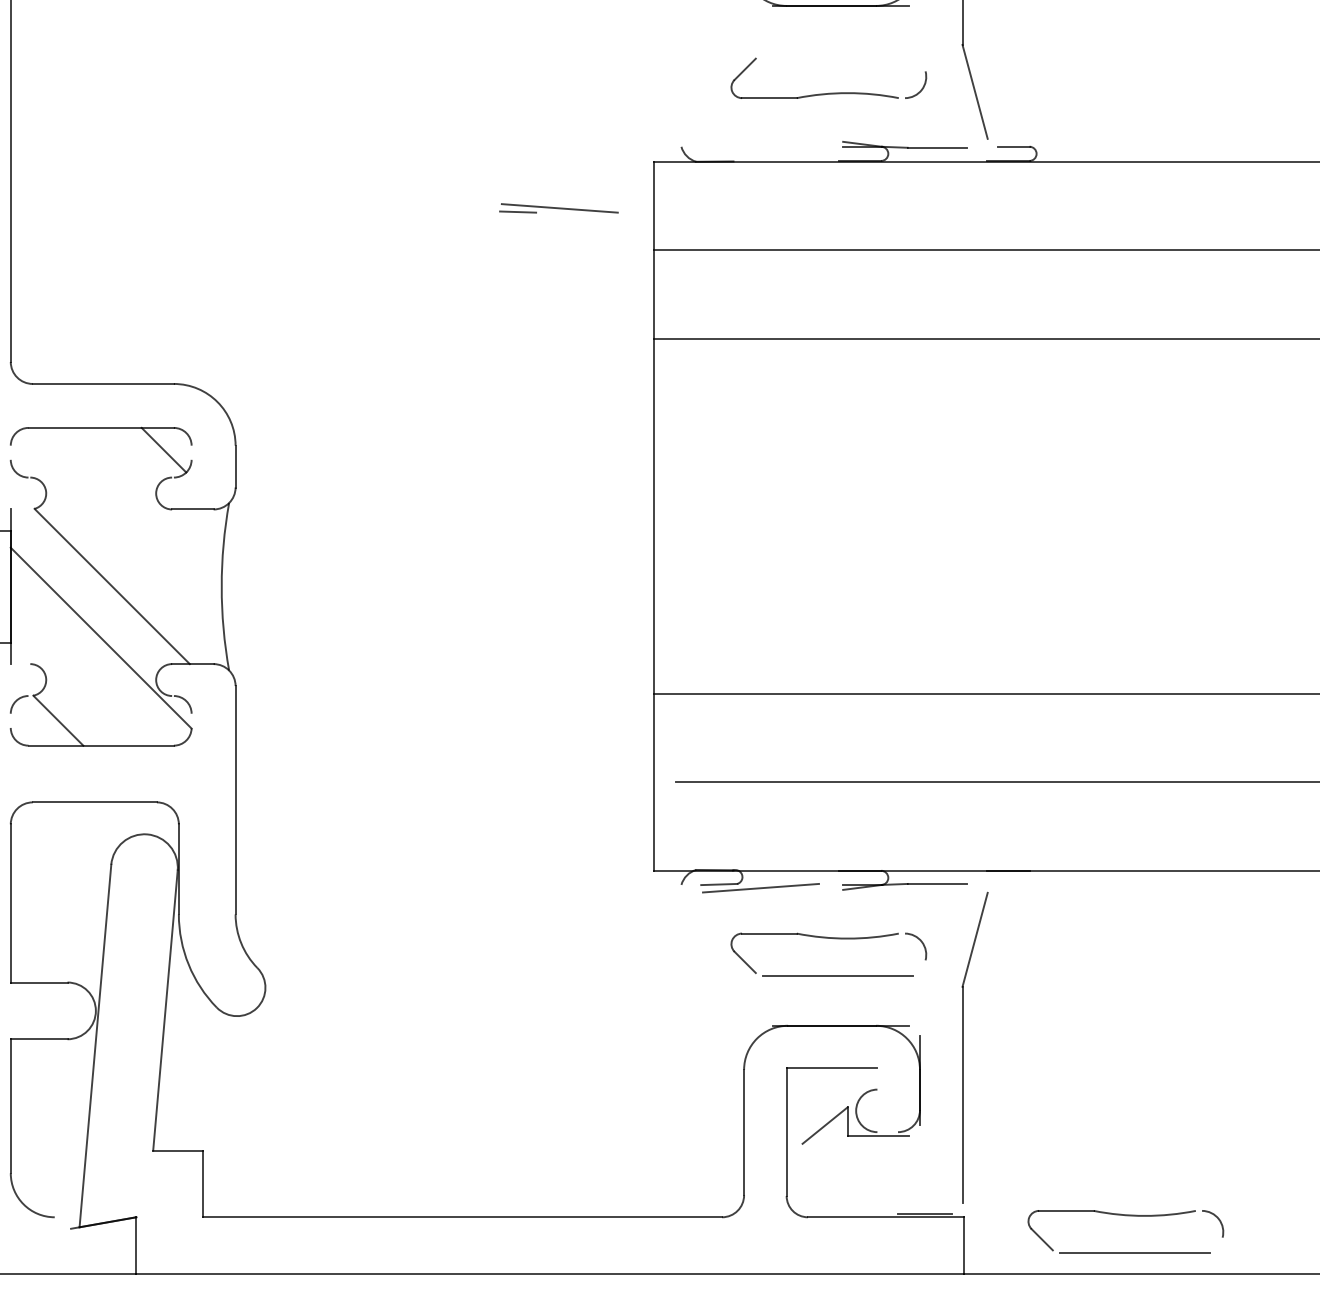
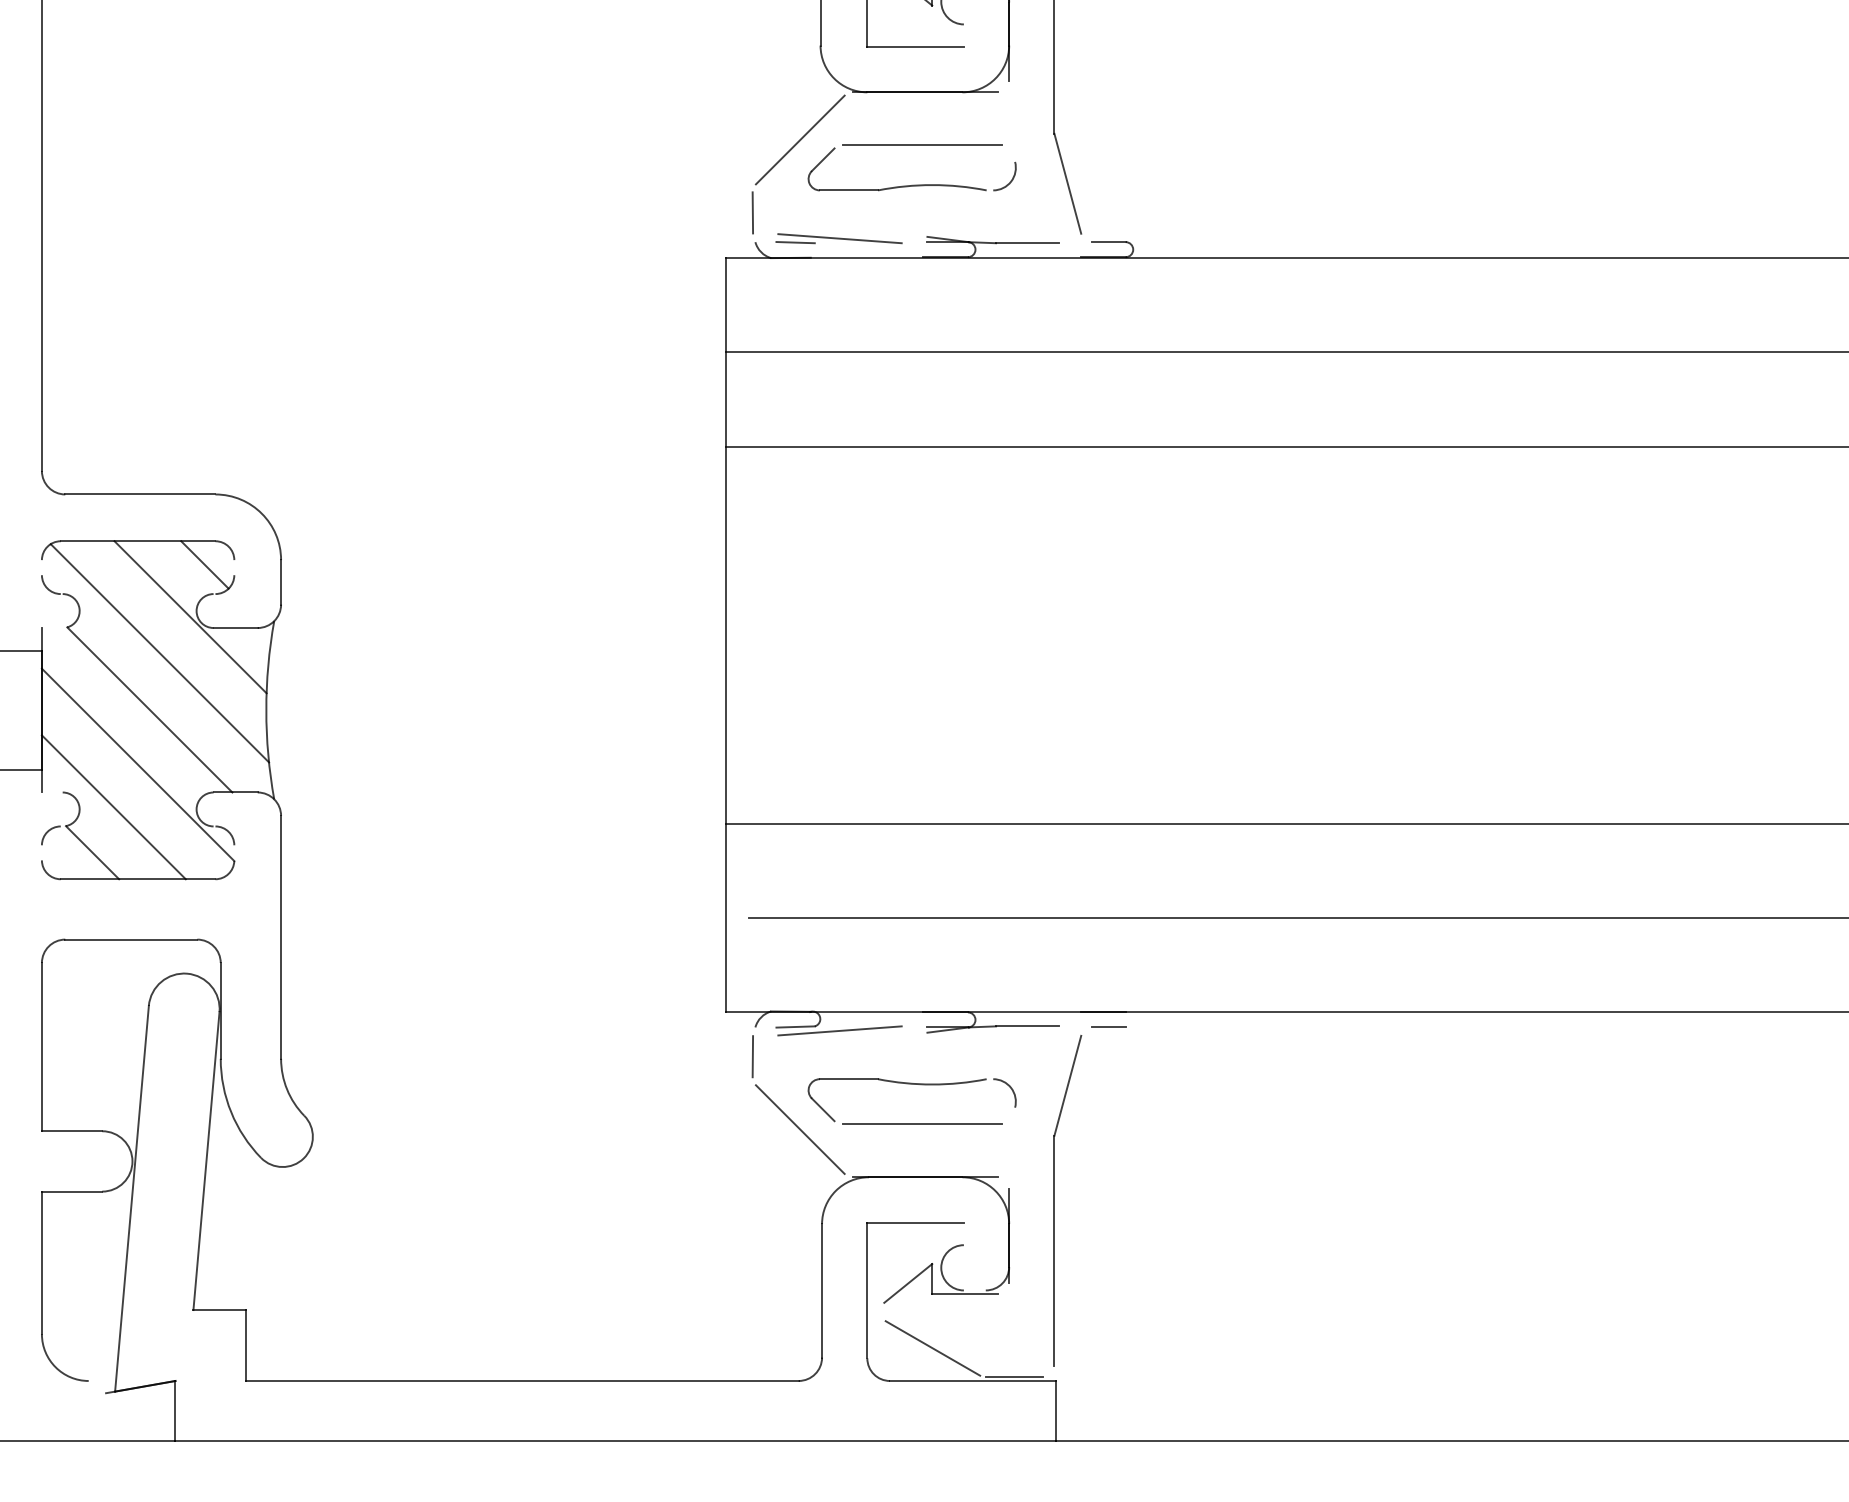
line: (722, 50) -> (799, 139), added
line: (837, 55) -> (921, 145), added
line: (678, 118) -> (752, 212), added
part: (558, 208) -> (838, 238), moved
line: (150, 499) -> (190, 617), added
line: (121, 533) -> (159, 653), added
line: (78, 678) -> (113, 807), added
line: (1013, 884) -> (1108, 1026), added
line: (678, 912) -> (752, 1056), added
line: (722, 980) -> (799, 1129), added
line: (847, 1186) -> (932, 1348), added
part: (1125, 1215) -> (1227, 1379), removed

